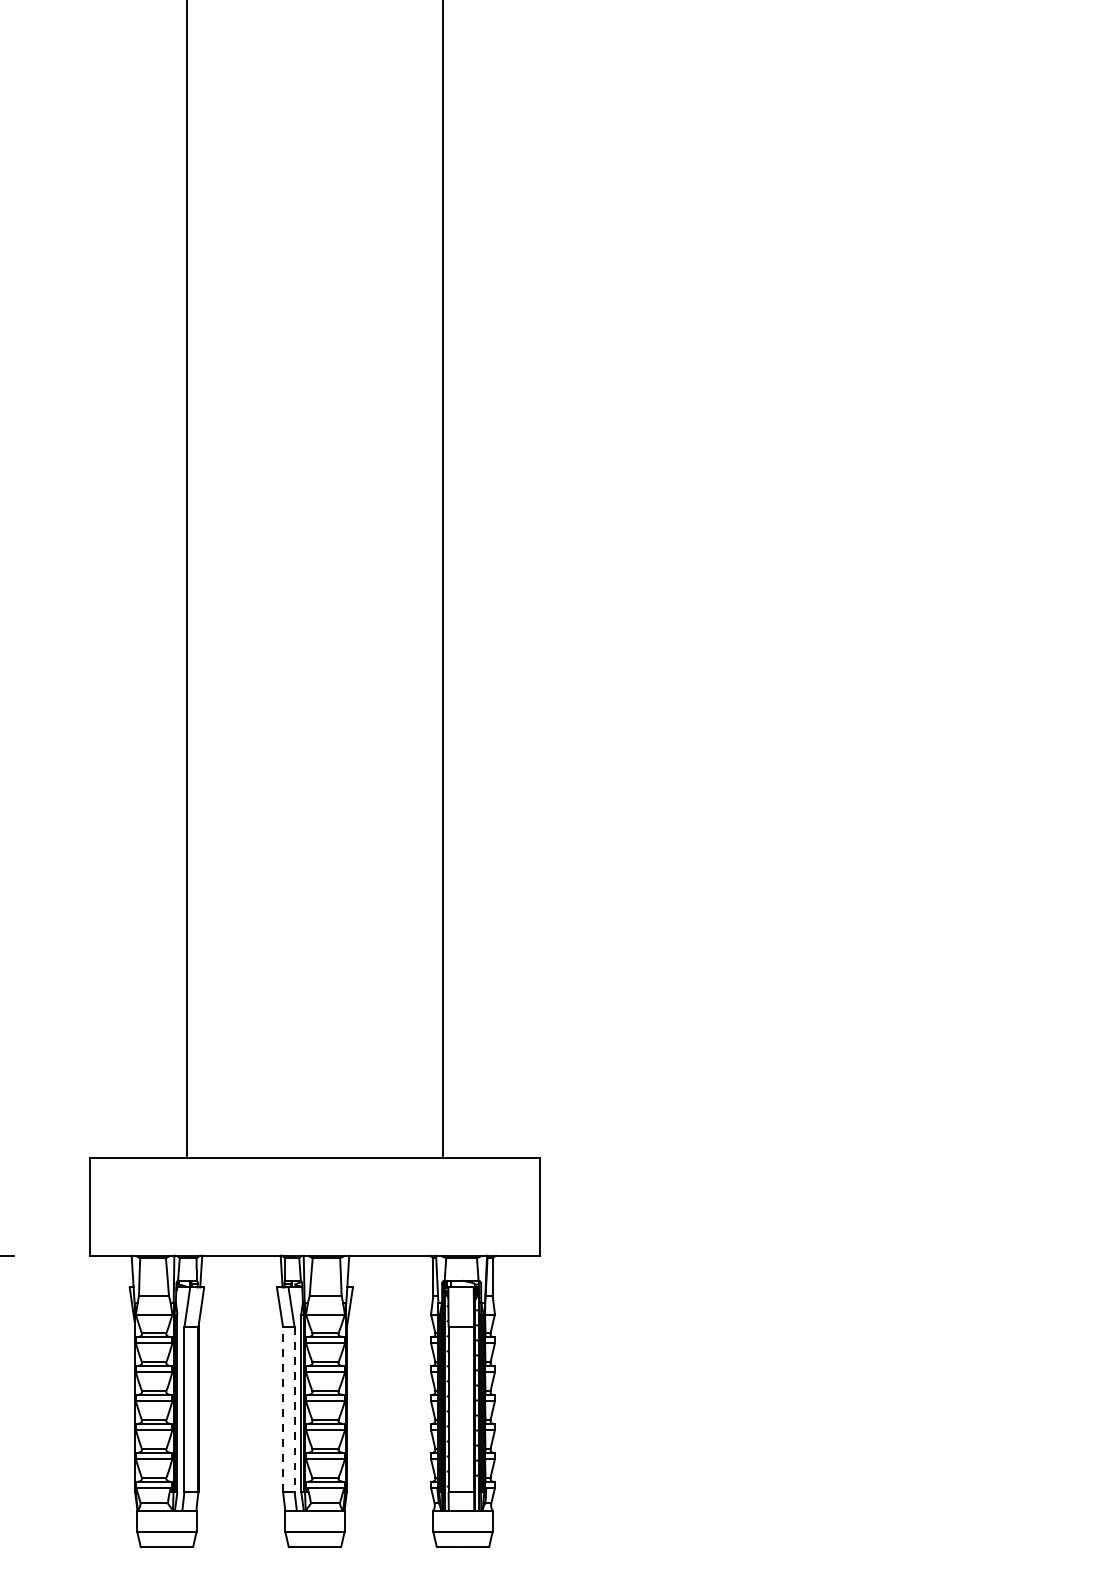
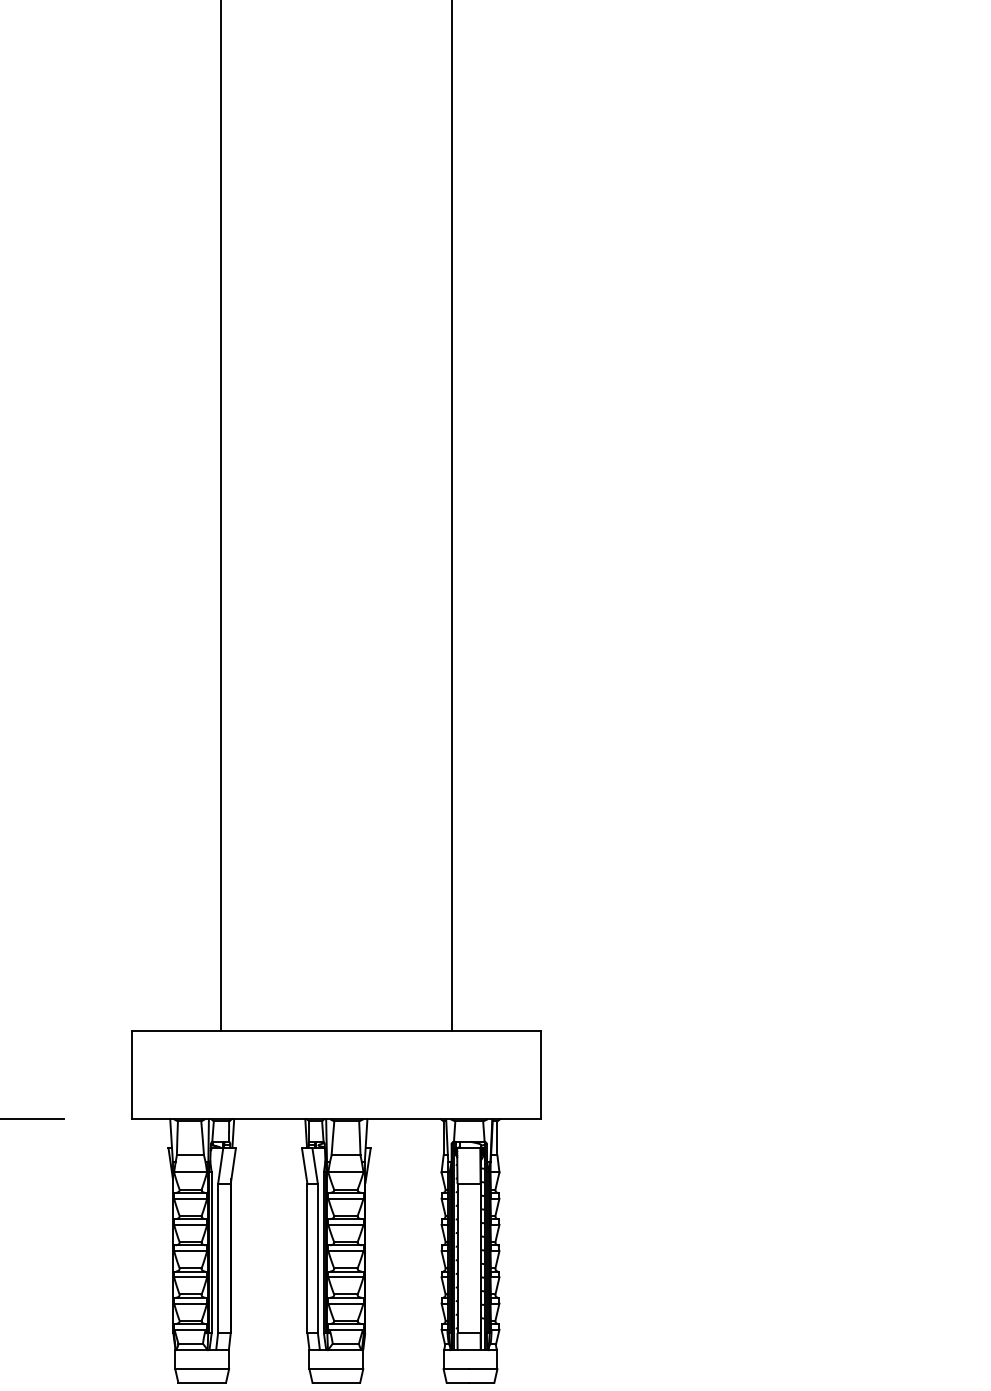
line: (283, 1409) -> (307, 1258), dashed -> solid
line: (294, 1410) -> (317, 1259), dashed -> solid

